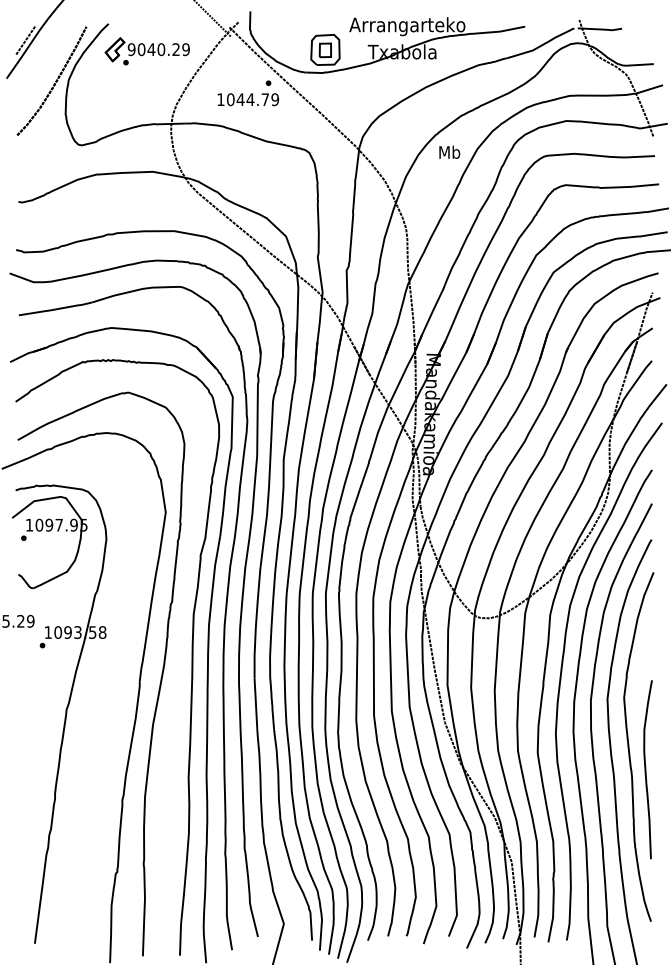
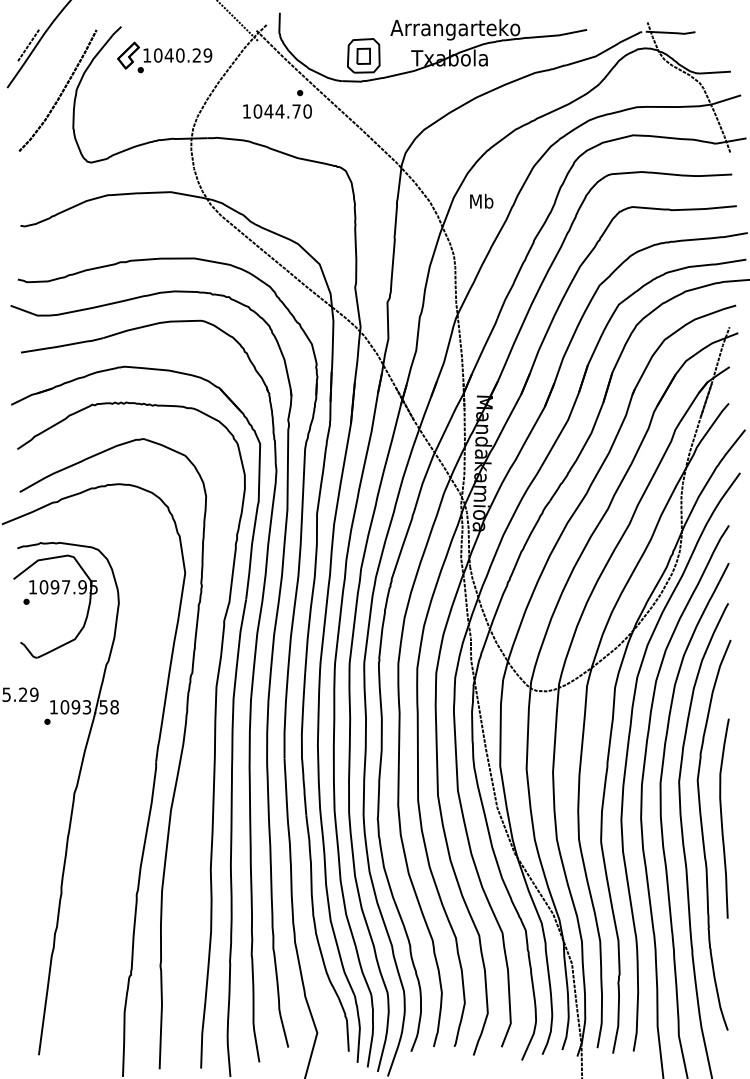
text: (131, 49) -> (146, 55), 9040.29 -> 1040.29
text: (275, 99) -> (307, 111), 1044.79 -> 1044.70
text: (449, 151) -> (481, 200), moved
curve: (646, 769) -> (722, 818), moved

